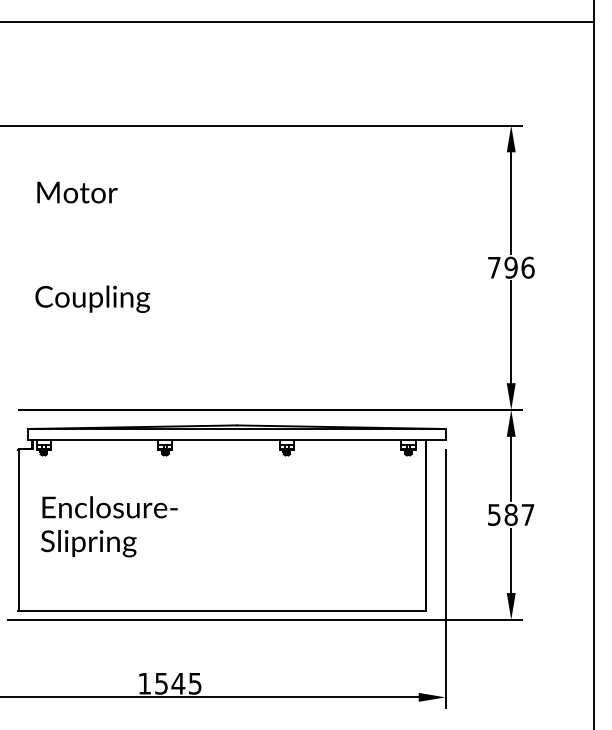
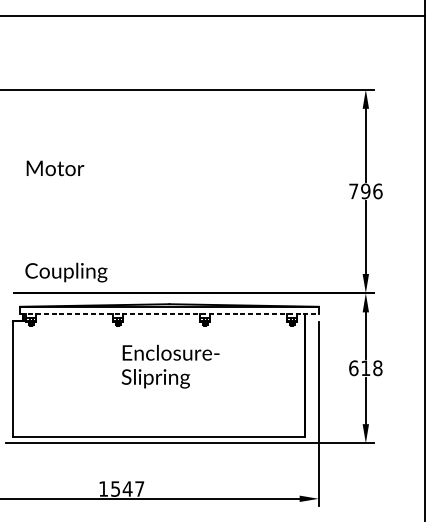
text: (77, 192) -> (55, 168), moved
text: (92, 298) -> (66, 272), moved
line: (236, 439) -> (169, 314), solid -> dashed
text: (510, 514) -> (365, 367), 587 -> 618
text: (109, 526) -> (170, 366), moved
text: (195, 683) -> (139, 488), 1545 -> 1547

